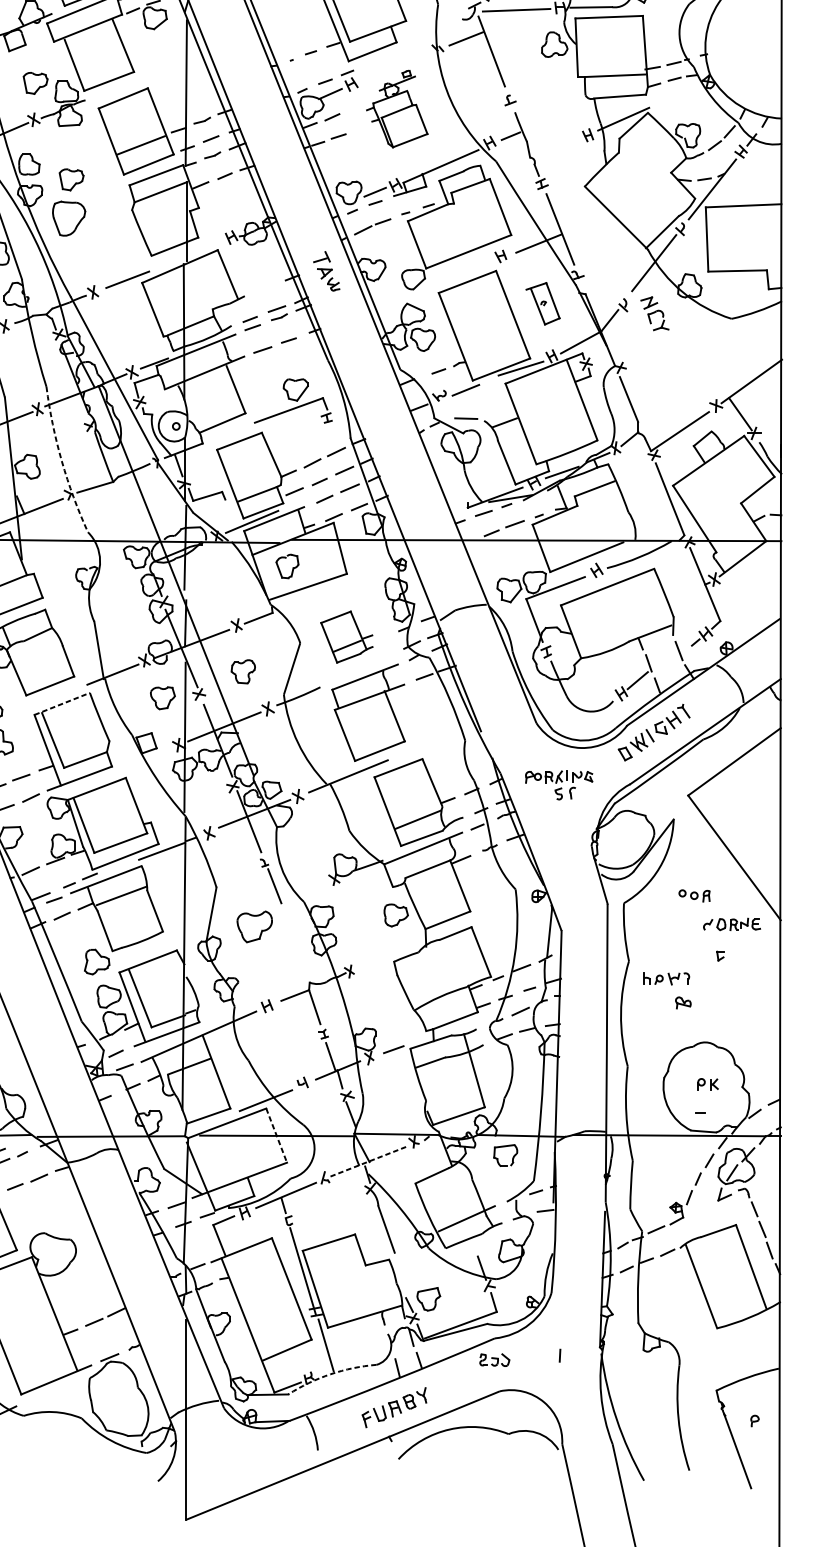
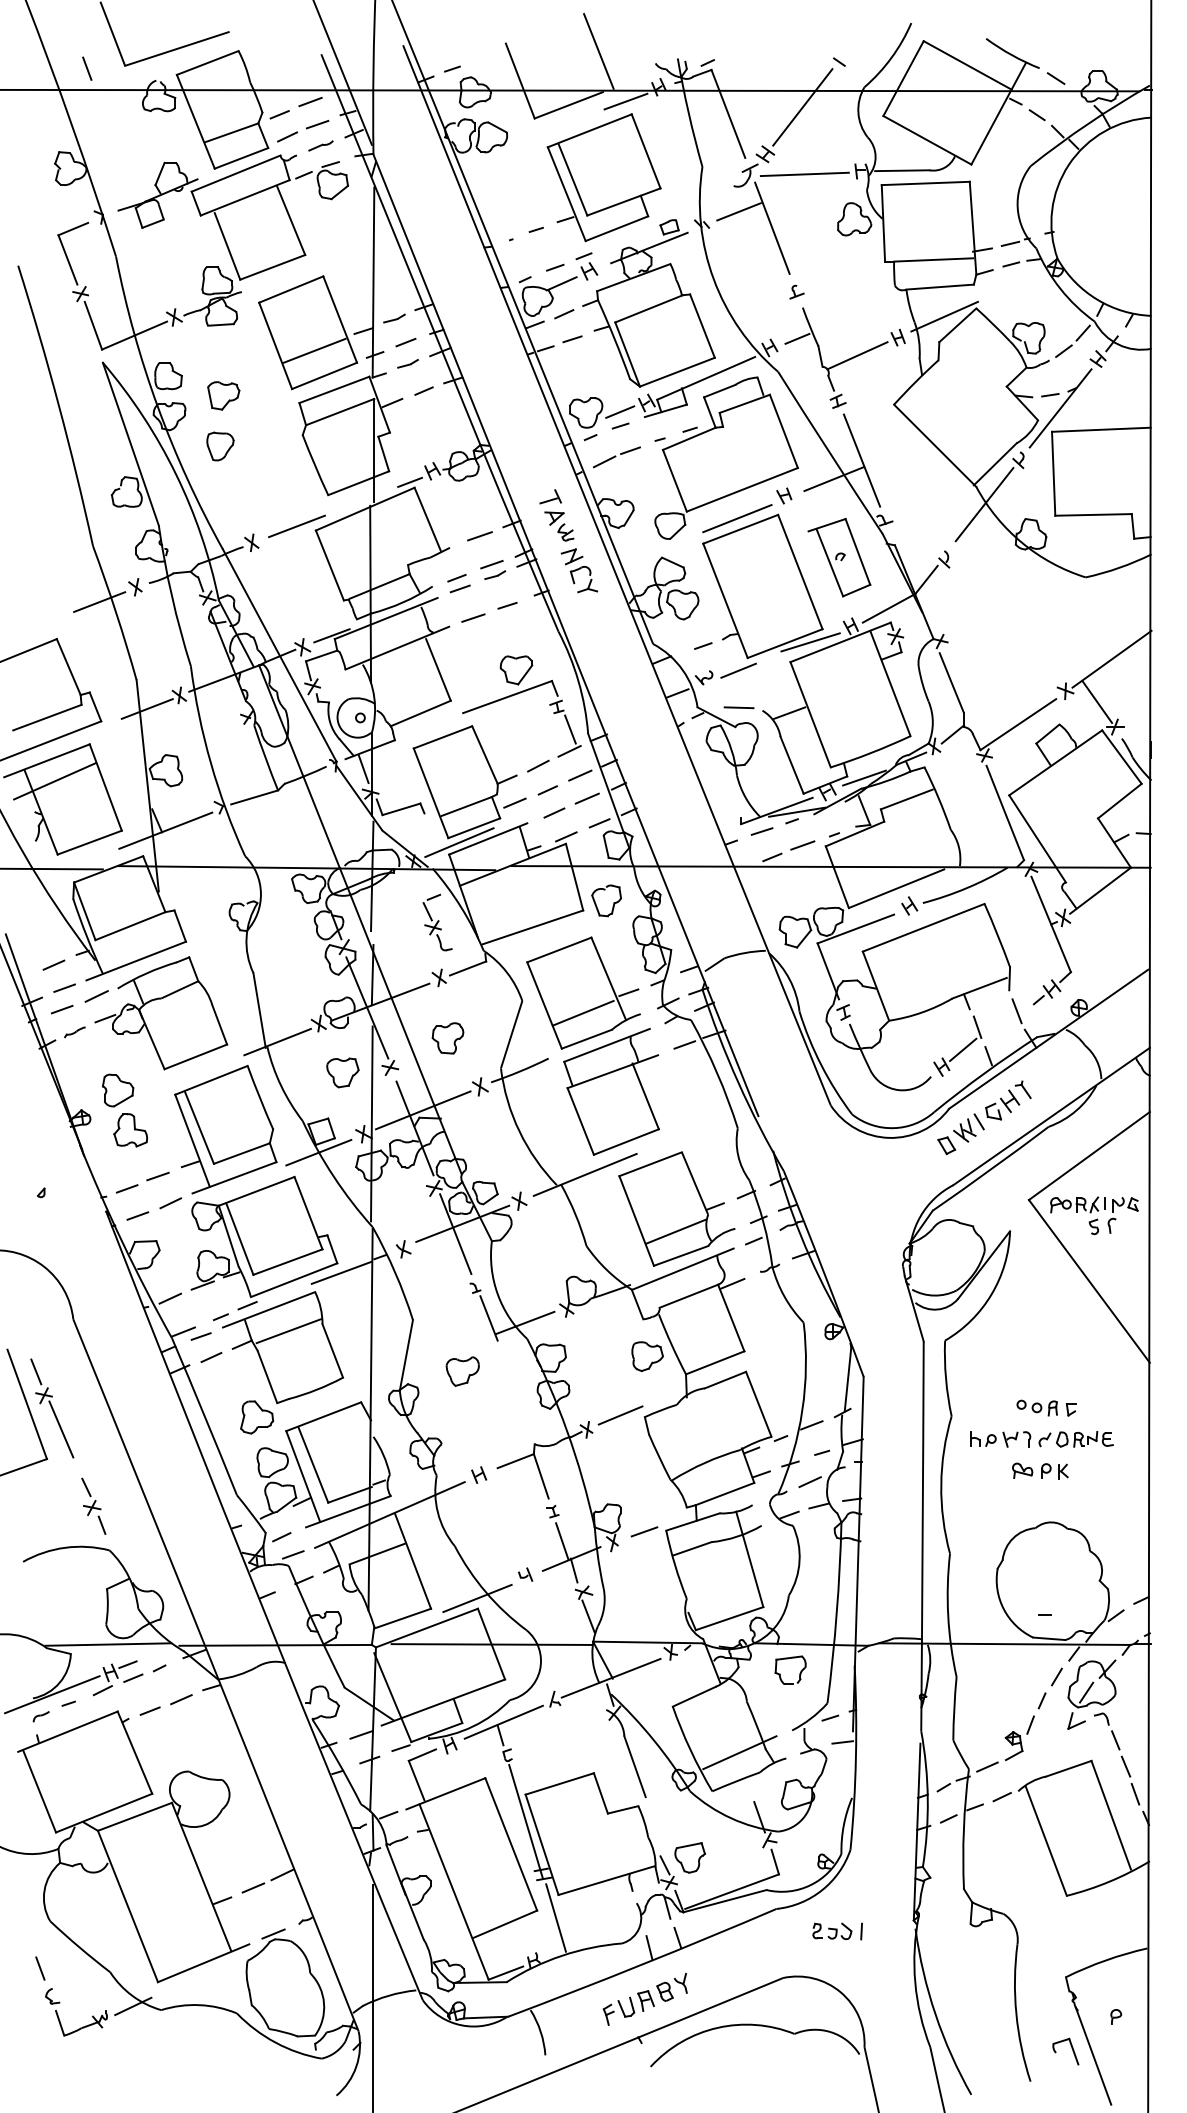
part: (35, 83) -> (176, 269), removed
part: (396, 109) -> (648, 303), size x1.67
line: (556, 148) -> (857, 355), added
part: (69, 218) -> (220, 446), size x0.62
line: (214, 245) -> (410, 481), added
line: (465, 273) -> (737, 518), added
line: (267, 287) -> (479, 536), added
part: (543, 303) -> (839, 557), size x1.43
part: (654, 313) -> (579, 570), moved
line: (337, 435) -> (570, 729), added
arc: (61, 461) -> (210, 763), dashed -> solid
part: (292, 567) -> (613, 902), moved
part: (235, 583) -> (437, 922), added
part: (347, 636) -> (583, 992), size x1.67
line: (62, 704) -> (211, 1080), dashed -> solid
line: (144, 759) -> (318, 1152), added
part: (559, 785) -> (1094, 1215), moved
line: (302, 889) -> (525, 1322), added
part: (693, 895) -> (1036, 1407), moved
part: (731, 924) -> (1075, 1439), moved
part: (254, 926) -> (462, 1371), size x0.71
line: (375, 960) -> (620, 1415), added
part: (707, 1084) -> (1054, 1471), moved
line: (276, 1135) -> (491, 1644), dashed -> solid
line: (368, 1161) -> (611, 1678), dashed -> solid
part: (494, 1359) -> (832, 1930), moved
arc: (330, 1374) -> (561, 1955), dashed -> solid
part: (720, 1445) -> (1071, 2048), added

